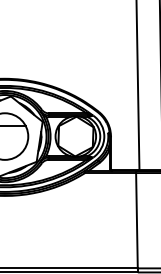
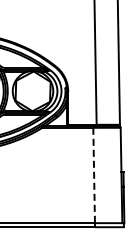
line: (136, 220) -> (93, 175), solid -> dashed

